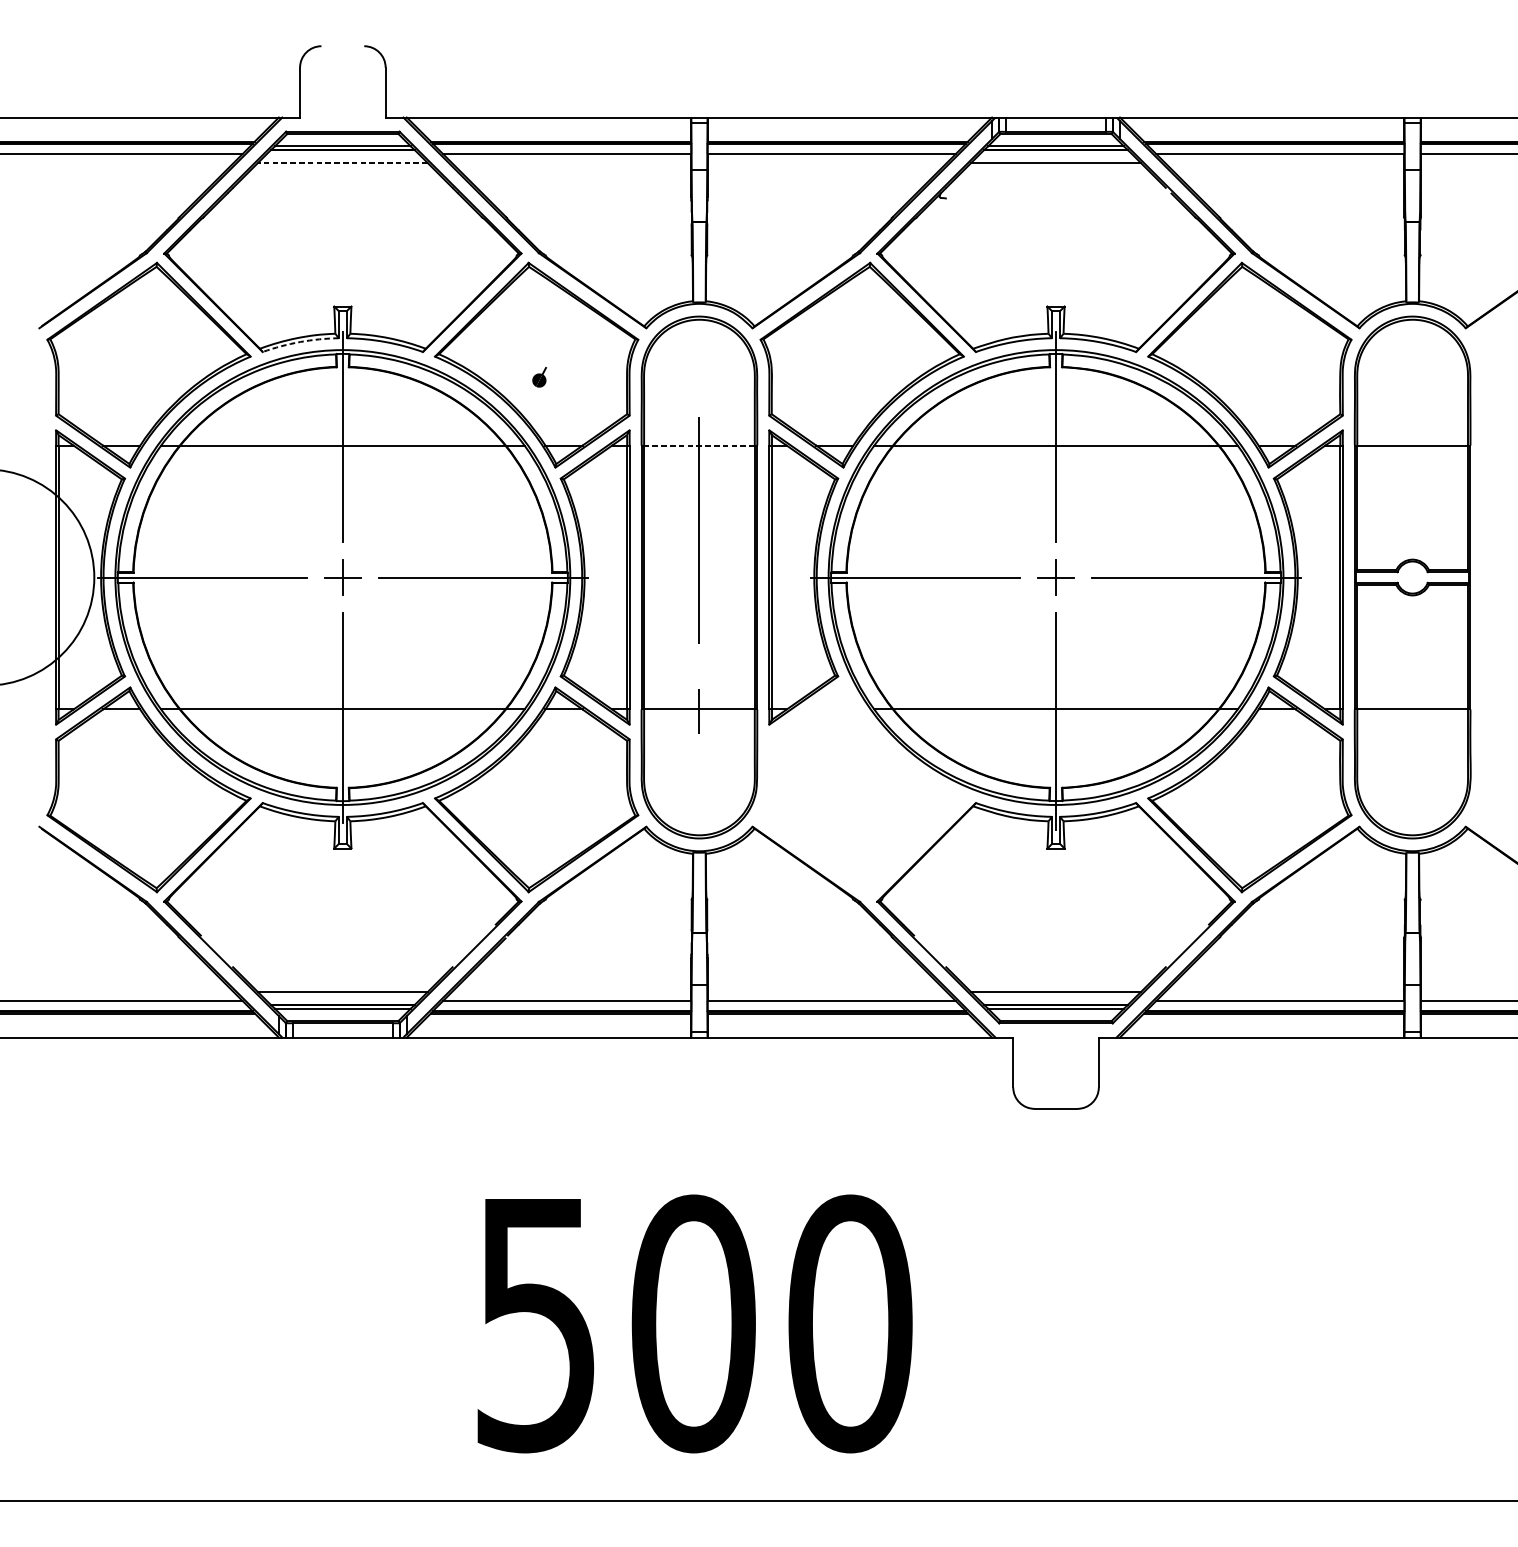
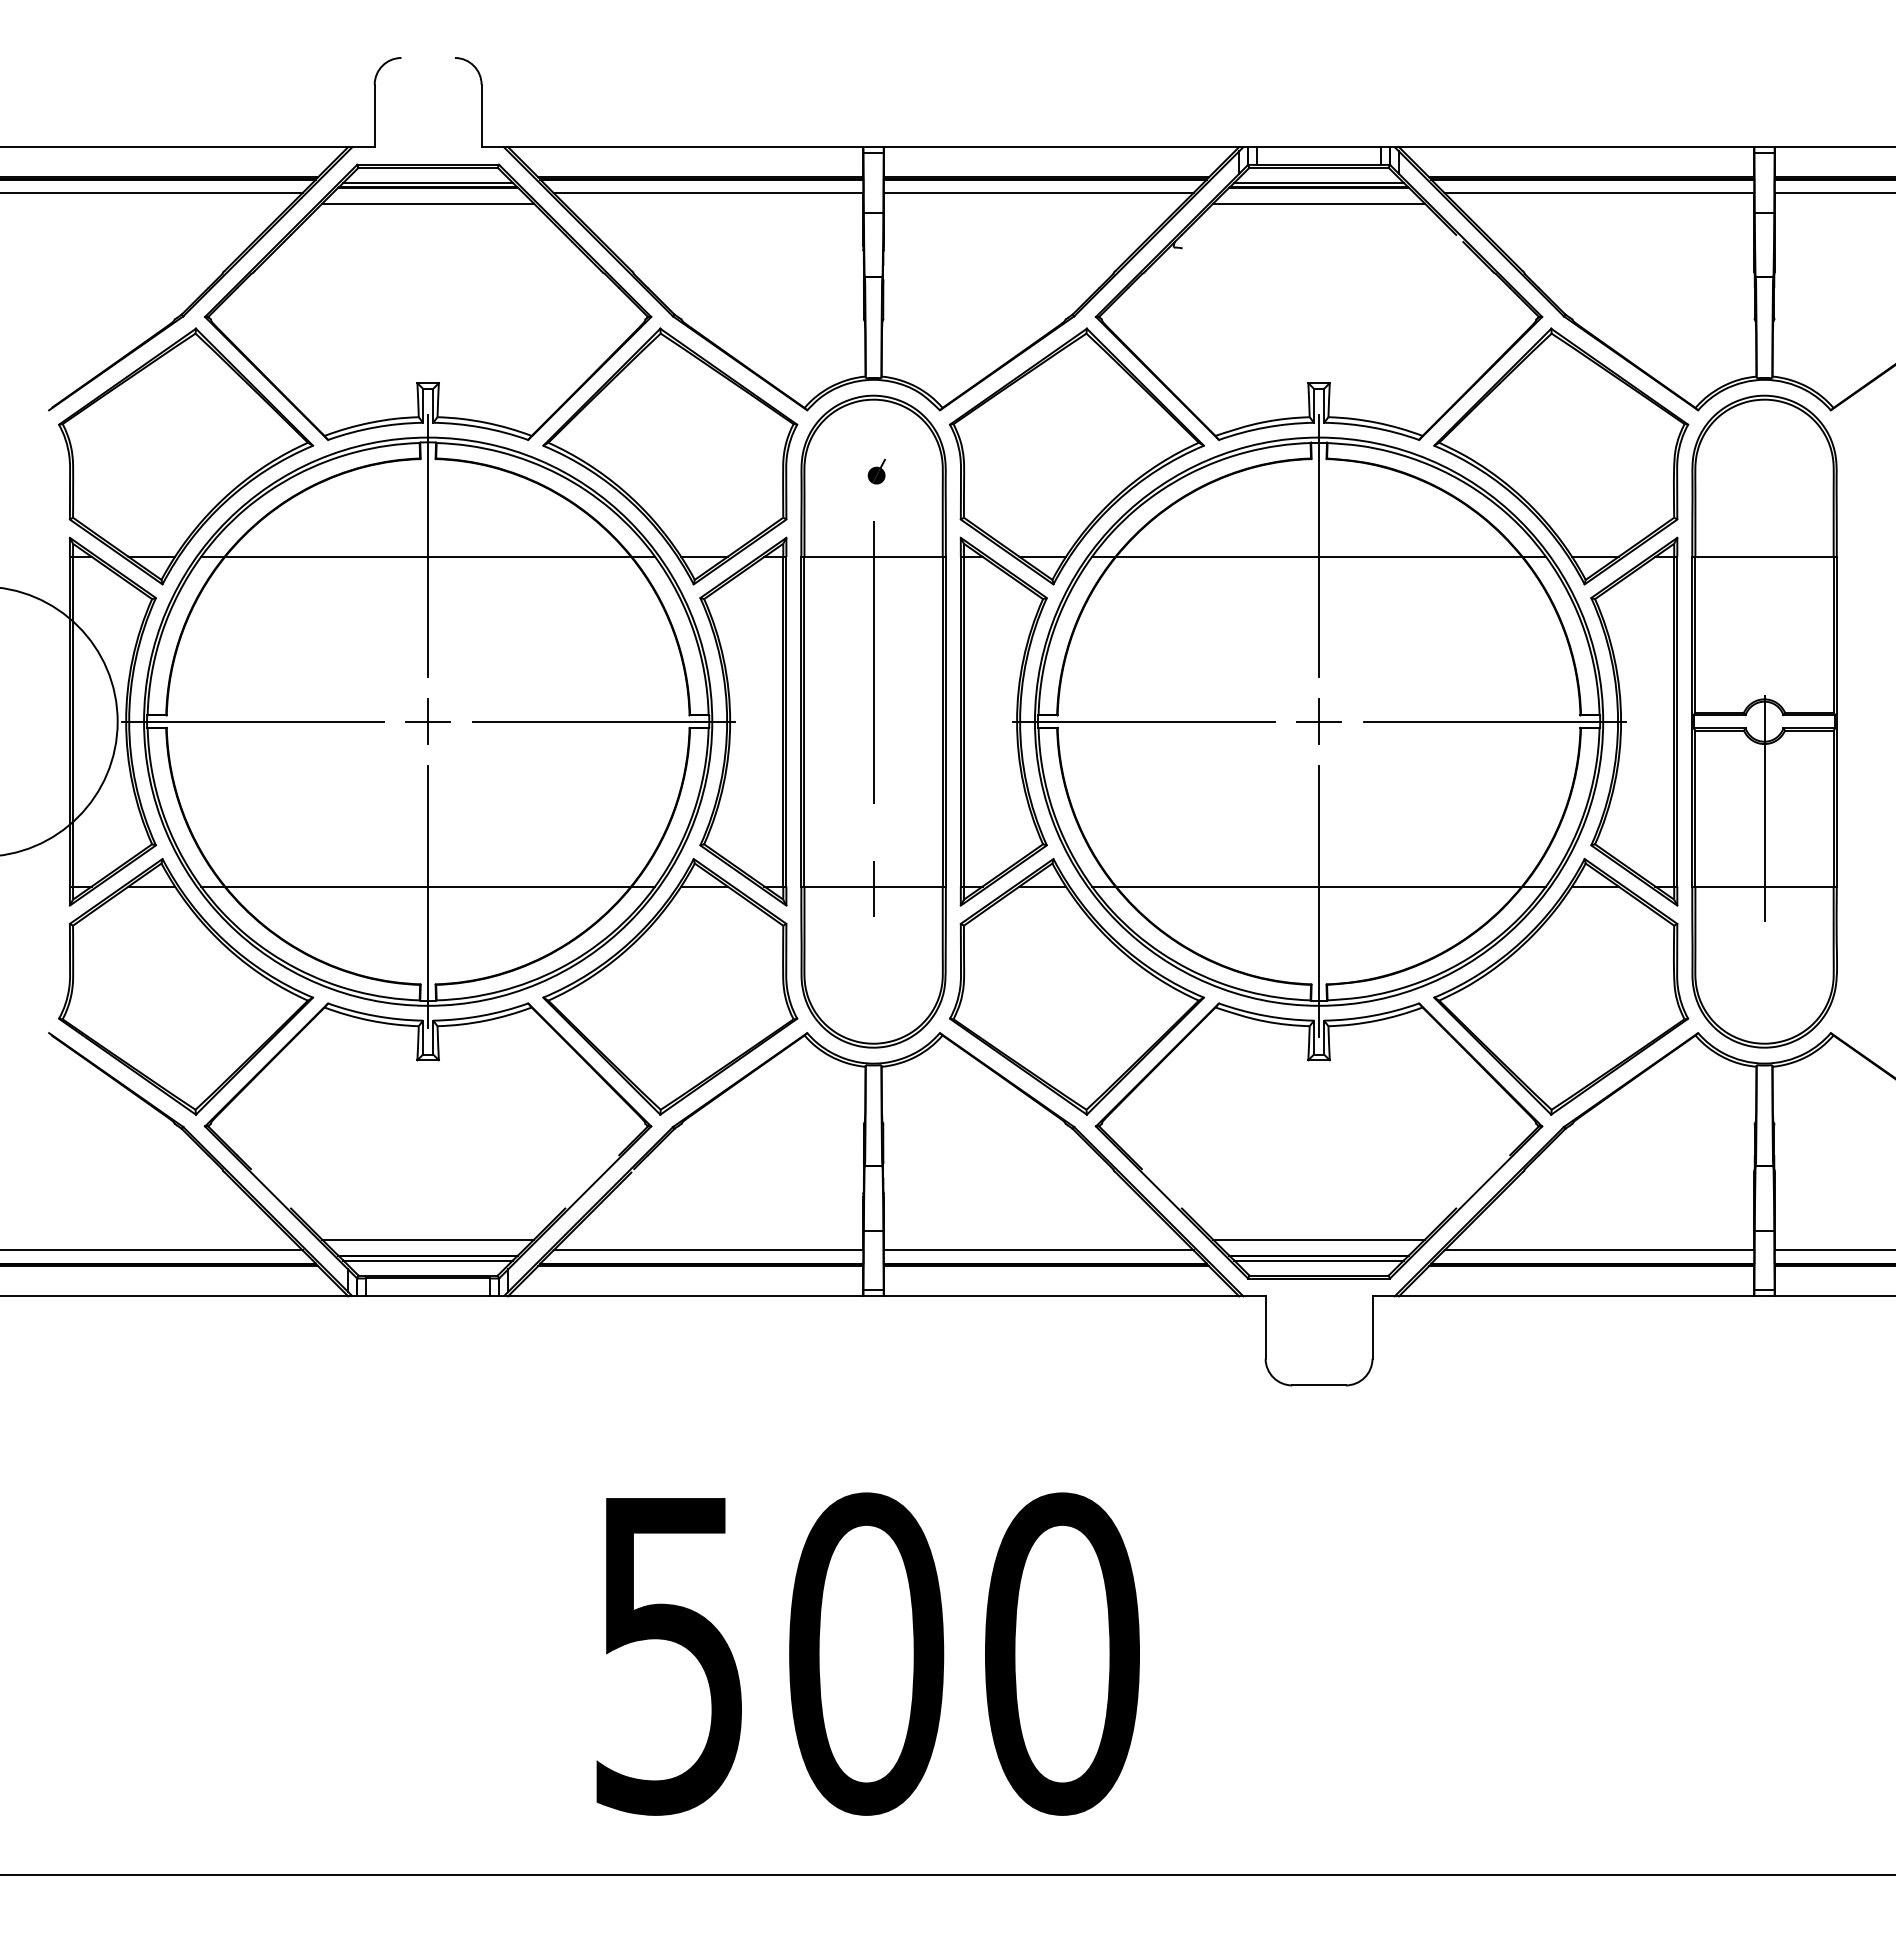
line: (342, 162) -> (427, 203), dashed -> solid
arc: (299, 342) -> (374, 427), dashed -> solid
part: (539, 377) -> (876, 471), moved
line: (699, 445) -> (873, 556), dashed -> solid
line: (1412, 647) -> (1764, 808), added
part: (861, 789) -> (1076, 986), added

